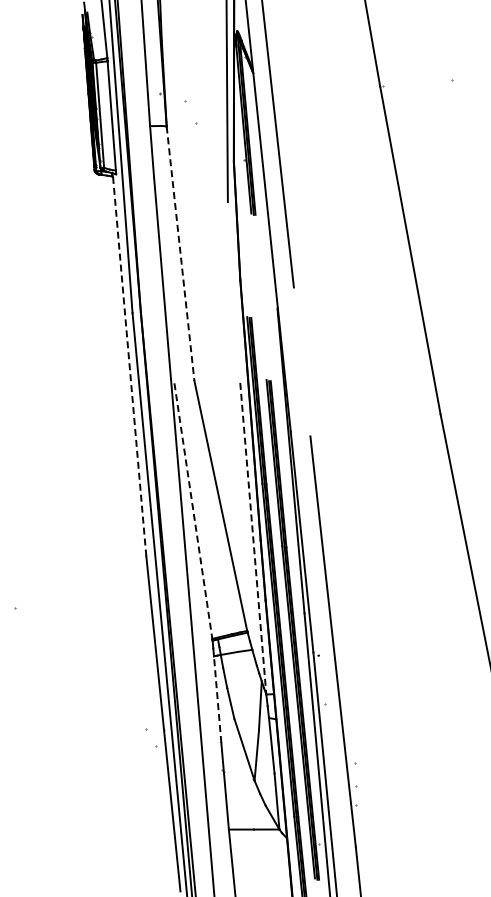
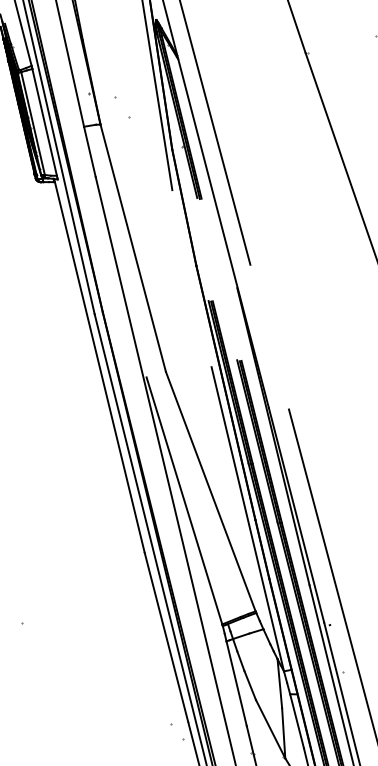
line: (180, 253) -> (133, 248), dashed -> solid
line: (129, 364) -> (99, 365), dashed -> solid
line: (193, 511) -> (184, 501), dashed -> solid
line: (253, 539) -> (248, 519), dashed -> solid
line: (217, 699) -> (236, 683), dashed -> solid

